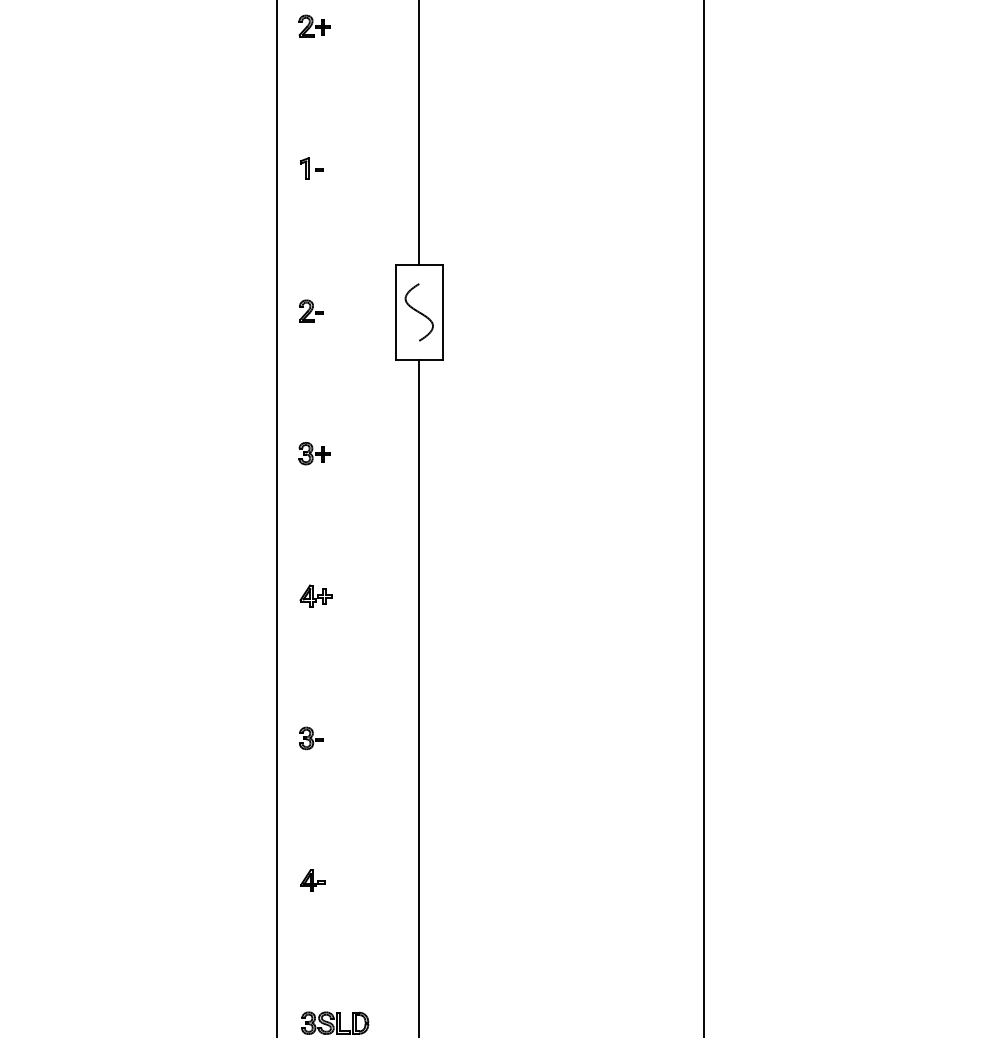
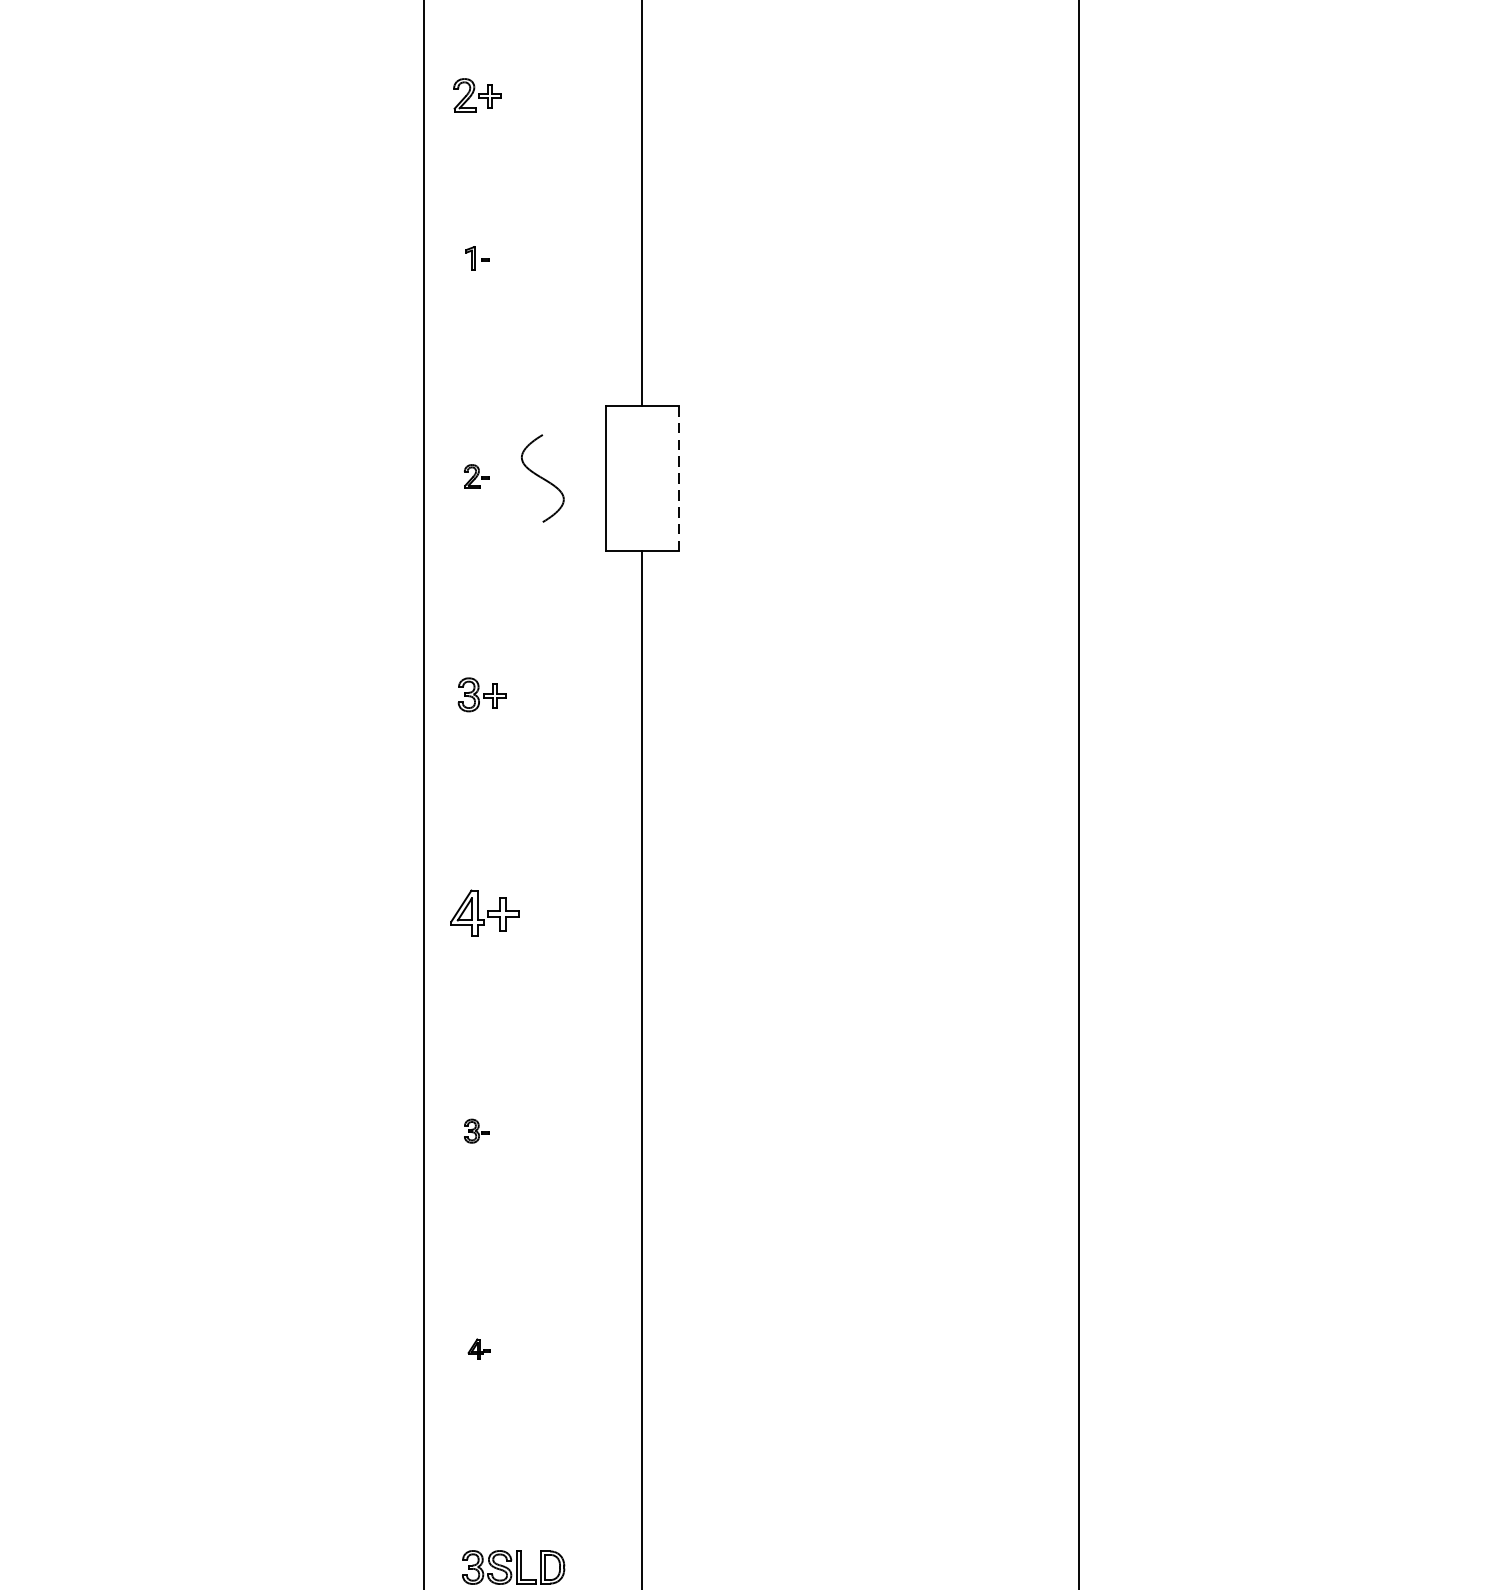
part: (314, 25) -> (477, 94), moved
part: (311, 168) -> (477, 258), size x0.7
part: (311, 310) -> (477, 475), size x0.7
part: (418, 312) -> (541, 478), moved
line: (443, 312) -> (679, 478), solid -> dashed
part: (315, 595) -> (483, 912), size x1.4
part: (311, 738) -> (477, 1131), size x0.7
part: (312, 880) -> (478, 1348), size x0.6

